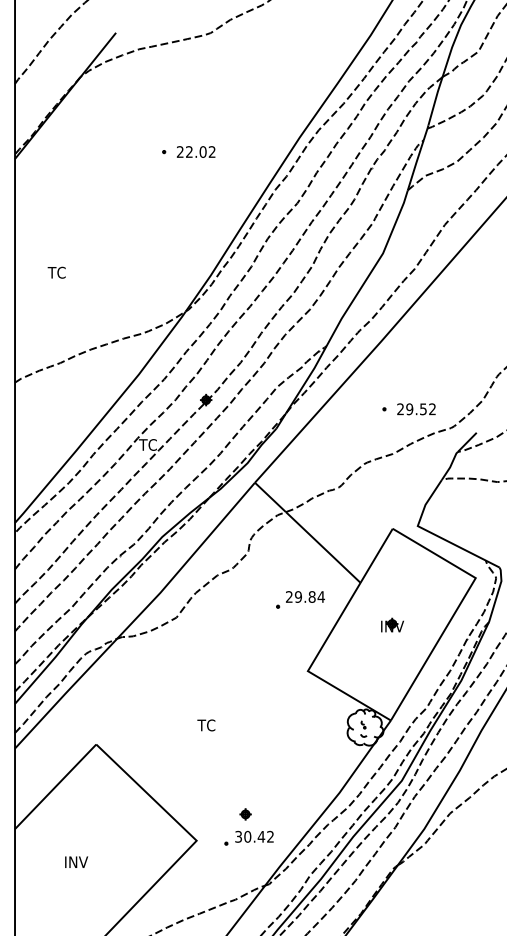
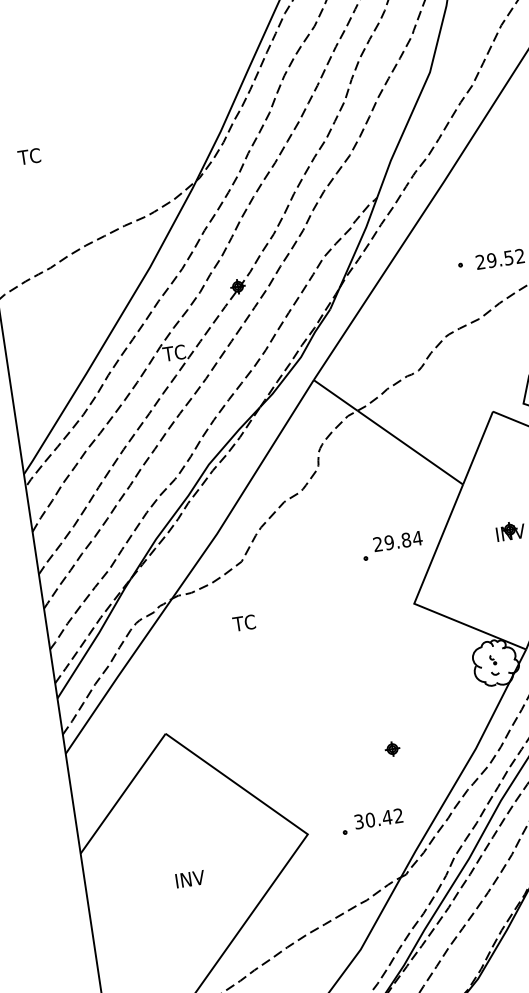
part: (300, 599) -> (392, 545), moved
text: (206, 725) -> (244, 623), moved
part: (245, 814) -> (392, 749), moved
text: (76, 861) -> (190, 878), moved

